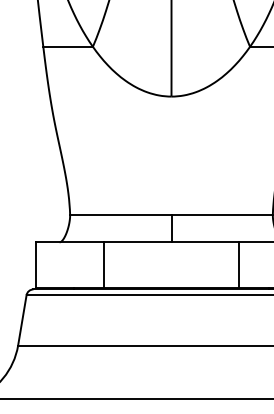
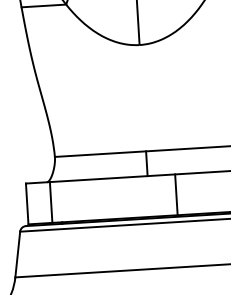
line: (103, 264) -> (50, 202), moved
line: (239, 264) -> (176, 194), moved

